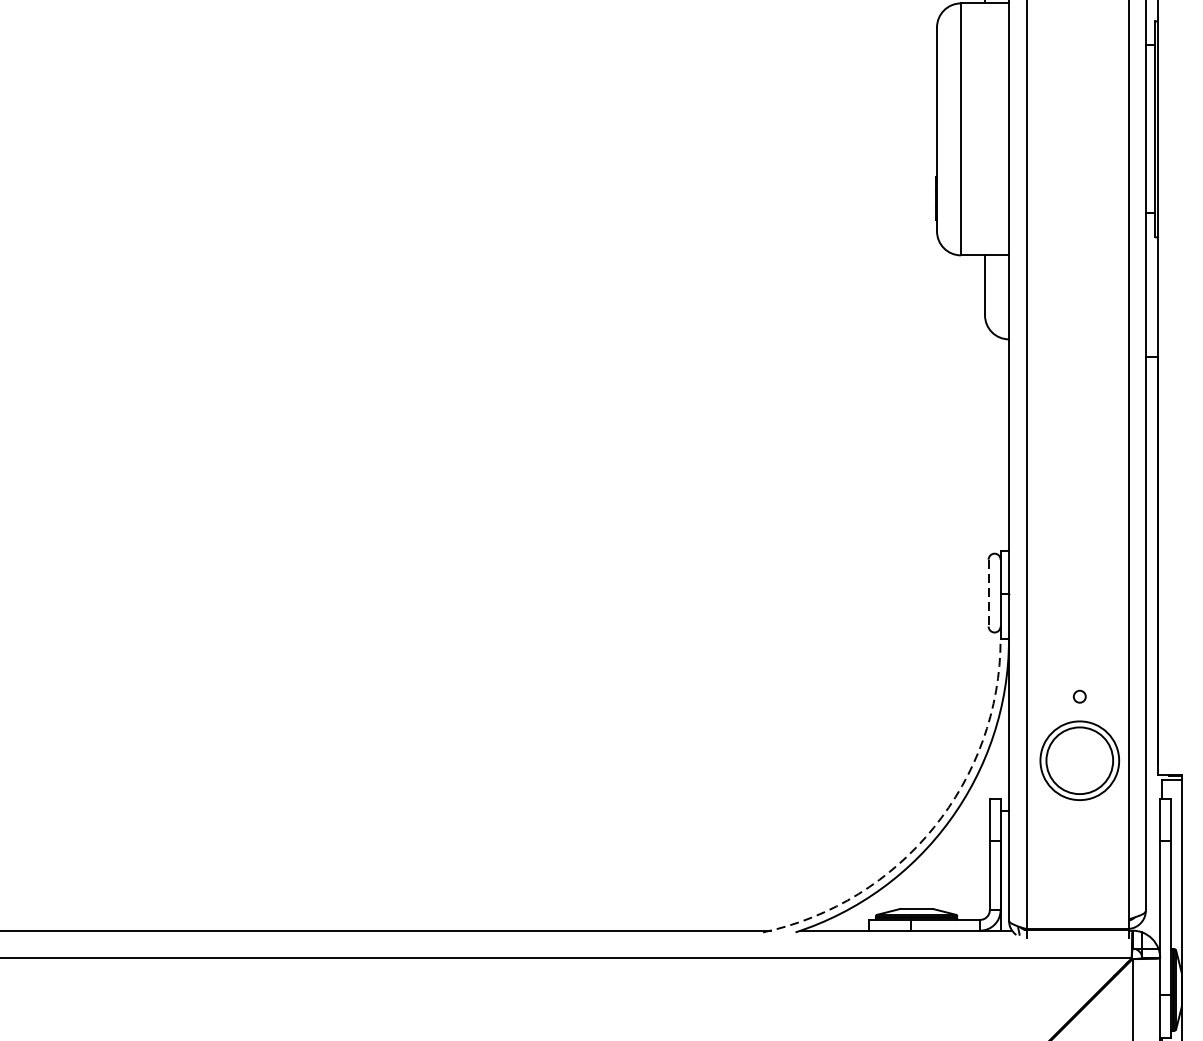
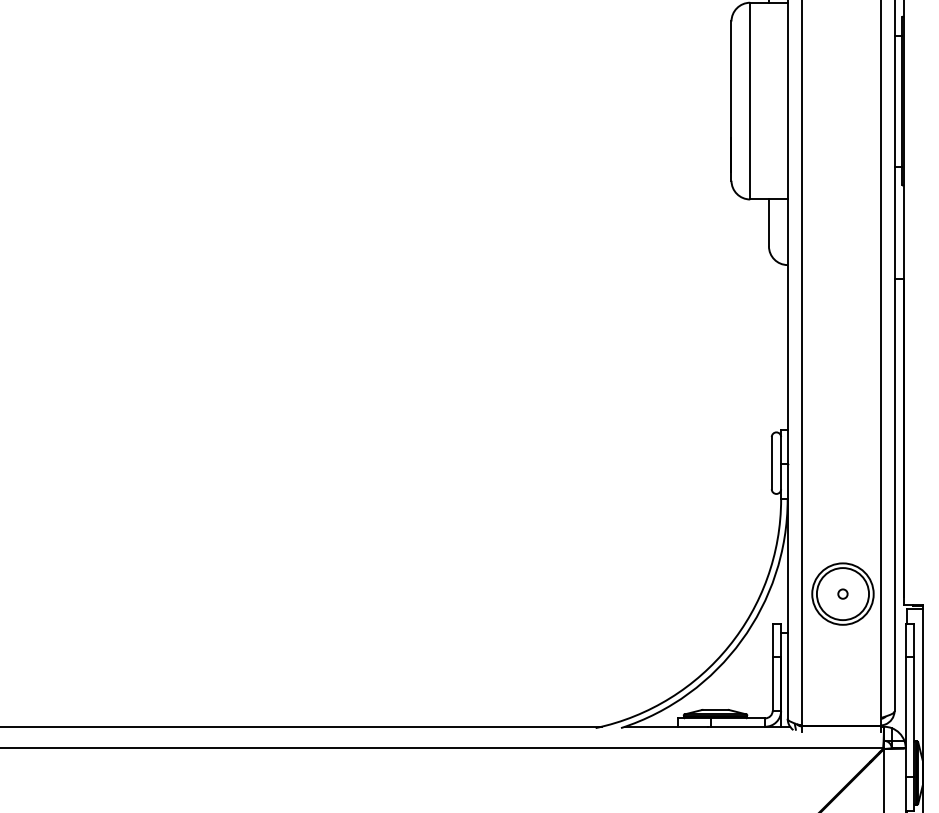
line: (988, 593) -> (771, 463), dashed -> solid
circle: (1079, 695) -> (842, 593), moved
arc: (933, 827) -> (728, 646), dashed -> solid

